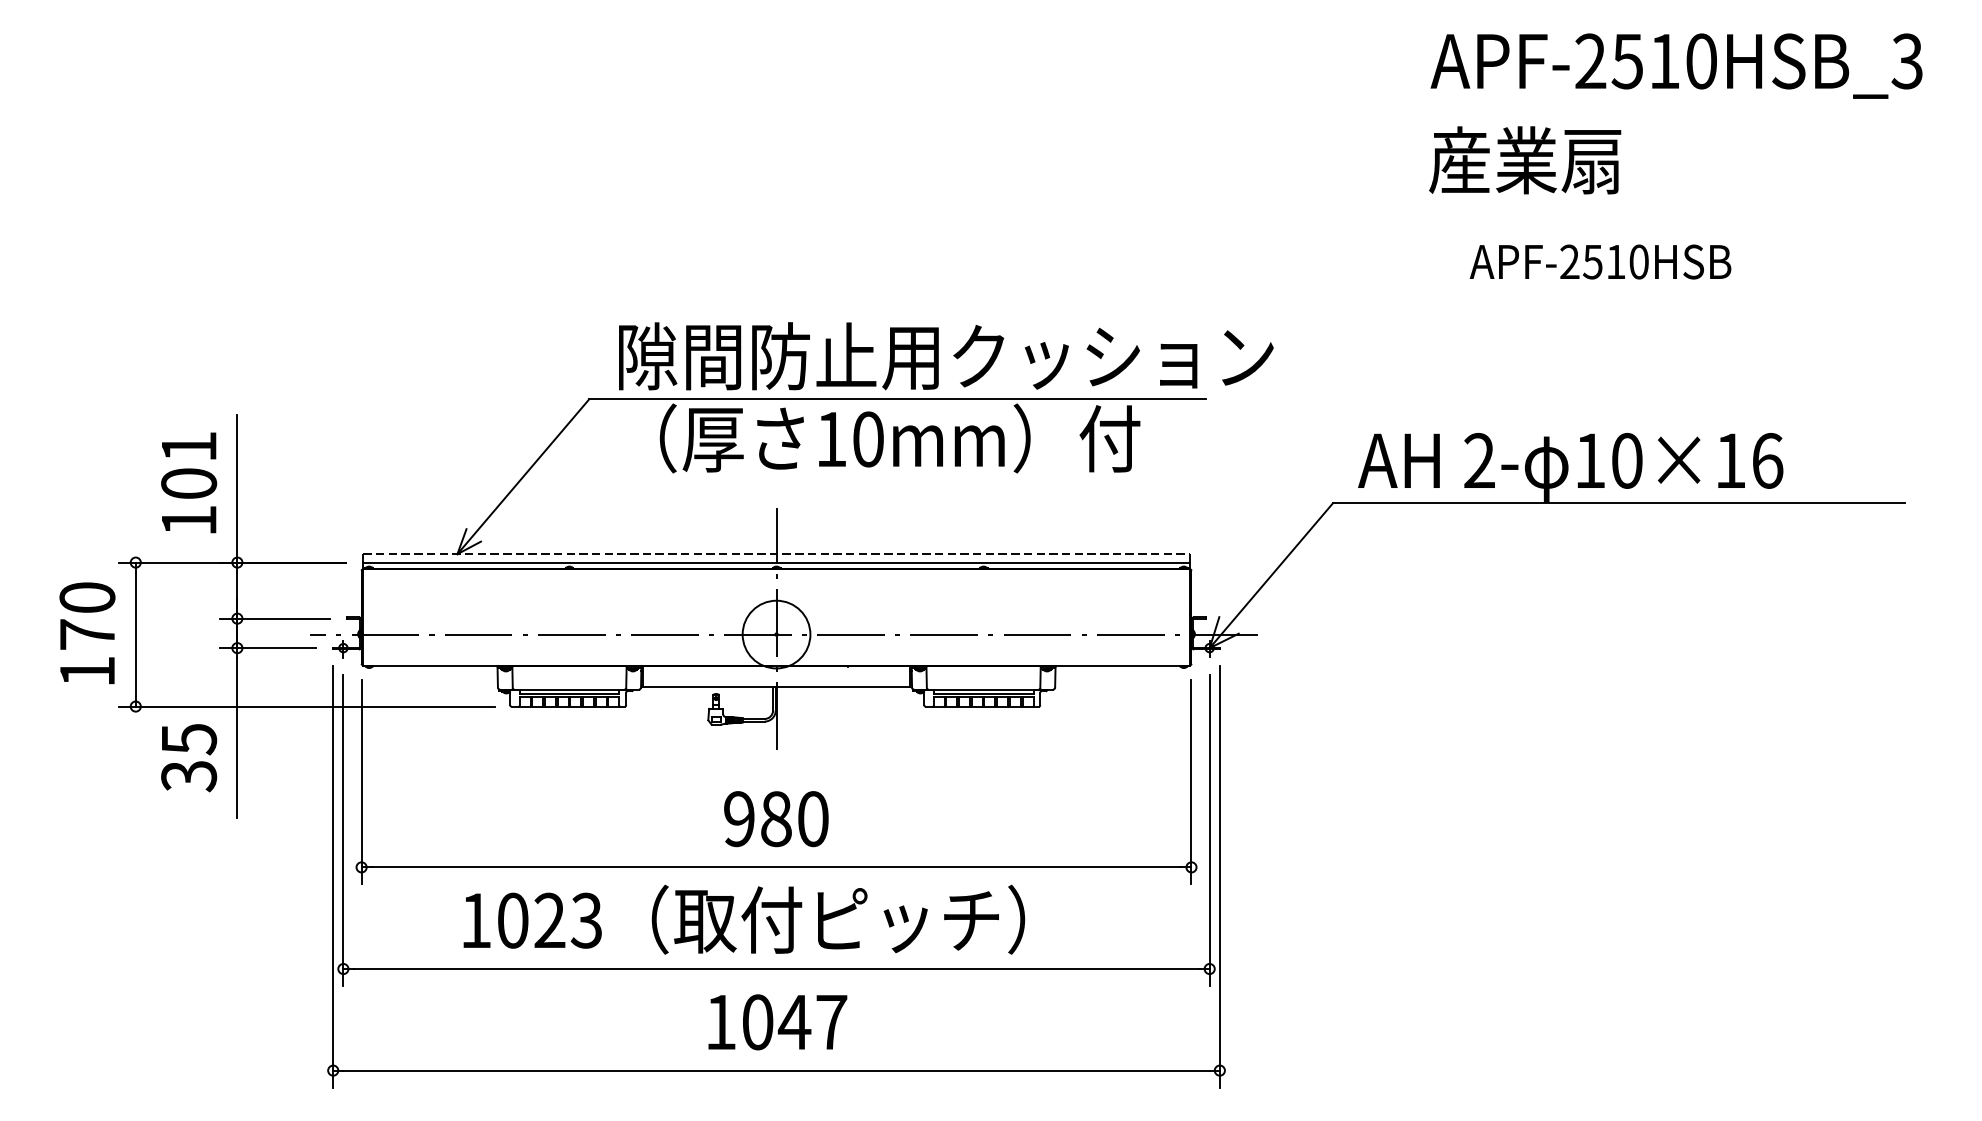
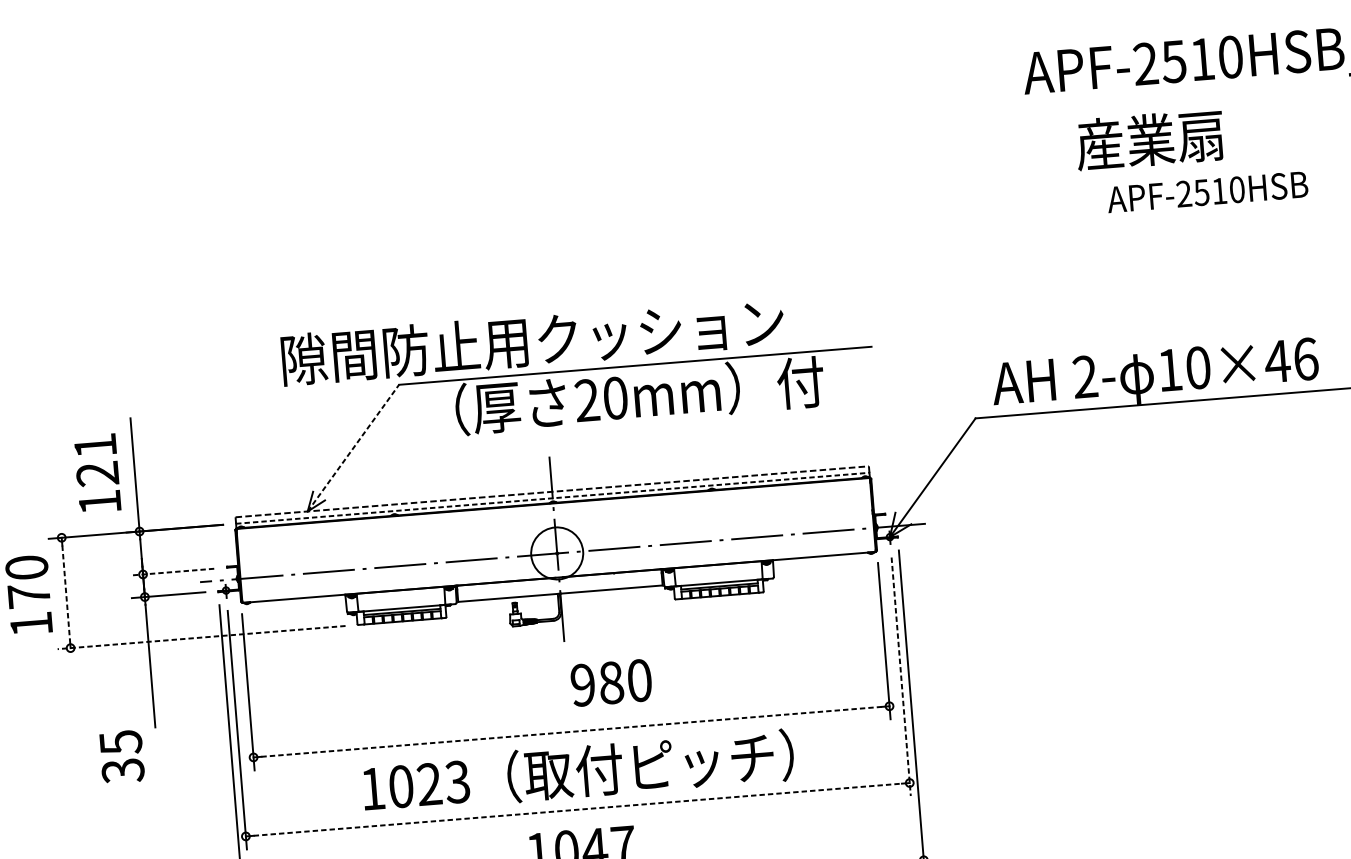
text: (1525, 160) -> (1150, 140), moved
text: (1600, 261) -> (1207, 191), moved
text: (946, 356) -> (533, 340), moved
text: (831, 438) -> (587, 399), 10mm -> 20mm
text: (1730, 460) -> (1277, 361), 10×16 -> 10×46
line: (523, 476) -> (353, 447), solid -> dashed
text: (189, 483) -> (98, 473), 101 -> 121
line: (777, 562) -> (553, 498), solid -> dashed
line: (275, 618) -> (172, 572), solid -> dashed
line: (135, 634) -> (65, 592), solid -> dashed
line: (306, 706) -> (201, 637), solid -> dashed
text: (189, 758) -> (122, 757), moved
text: (776, 819) -> (611, 683), moved
line: (1209, 830) -> (901, 676), solid -> dashed
line: (776, 867) -> (571, 731), solid -> dashed
text: (744, 919) -> (578, 771), moved
line: (776, 969) -> (577, 810), solid -> dashed

